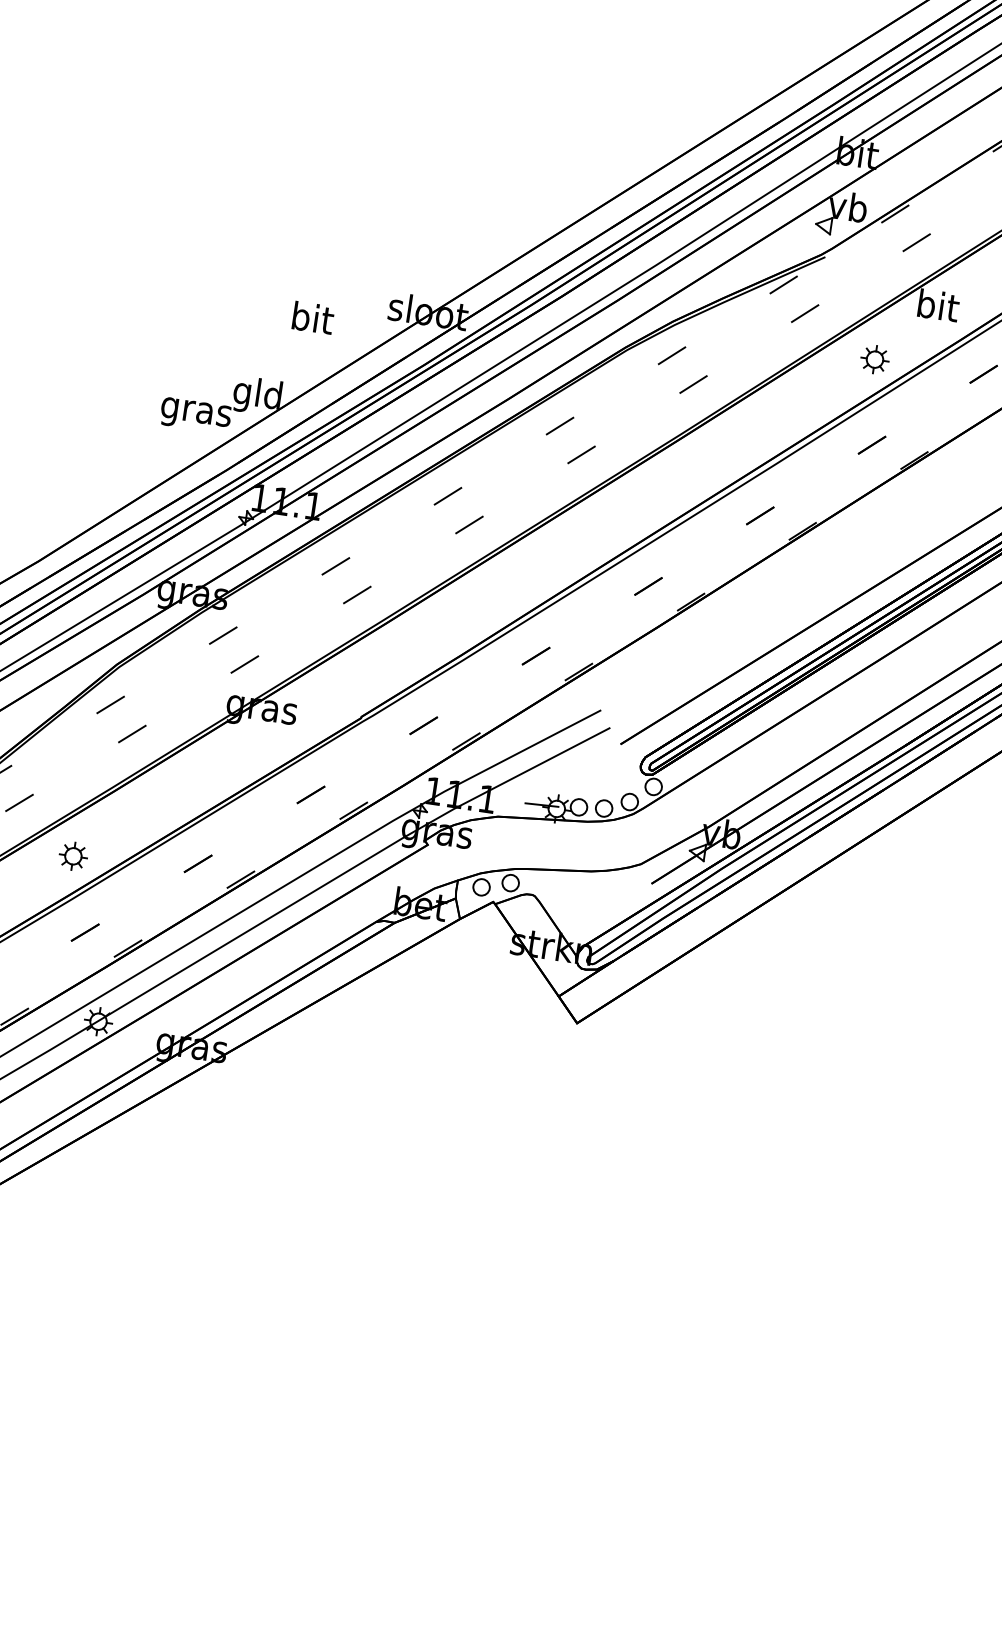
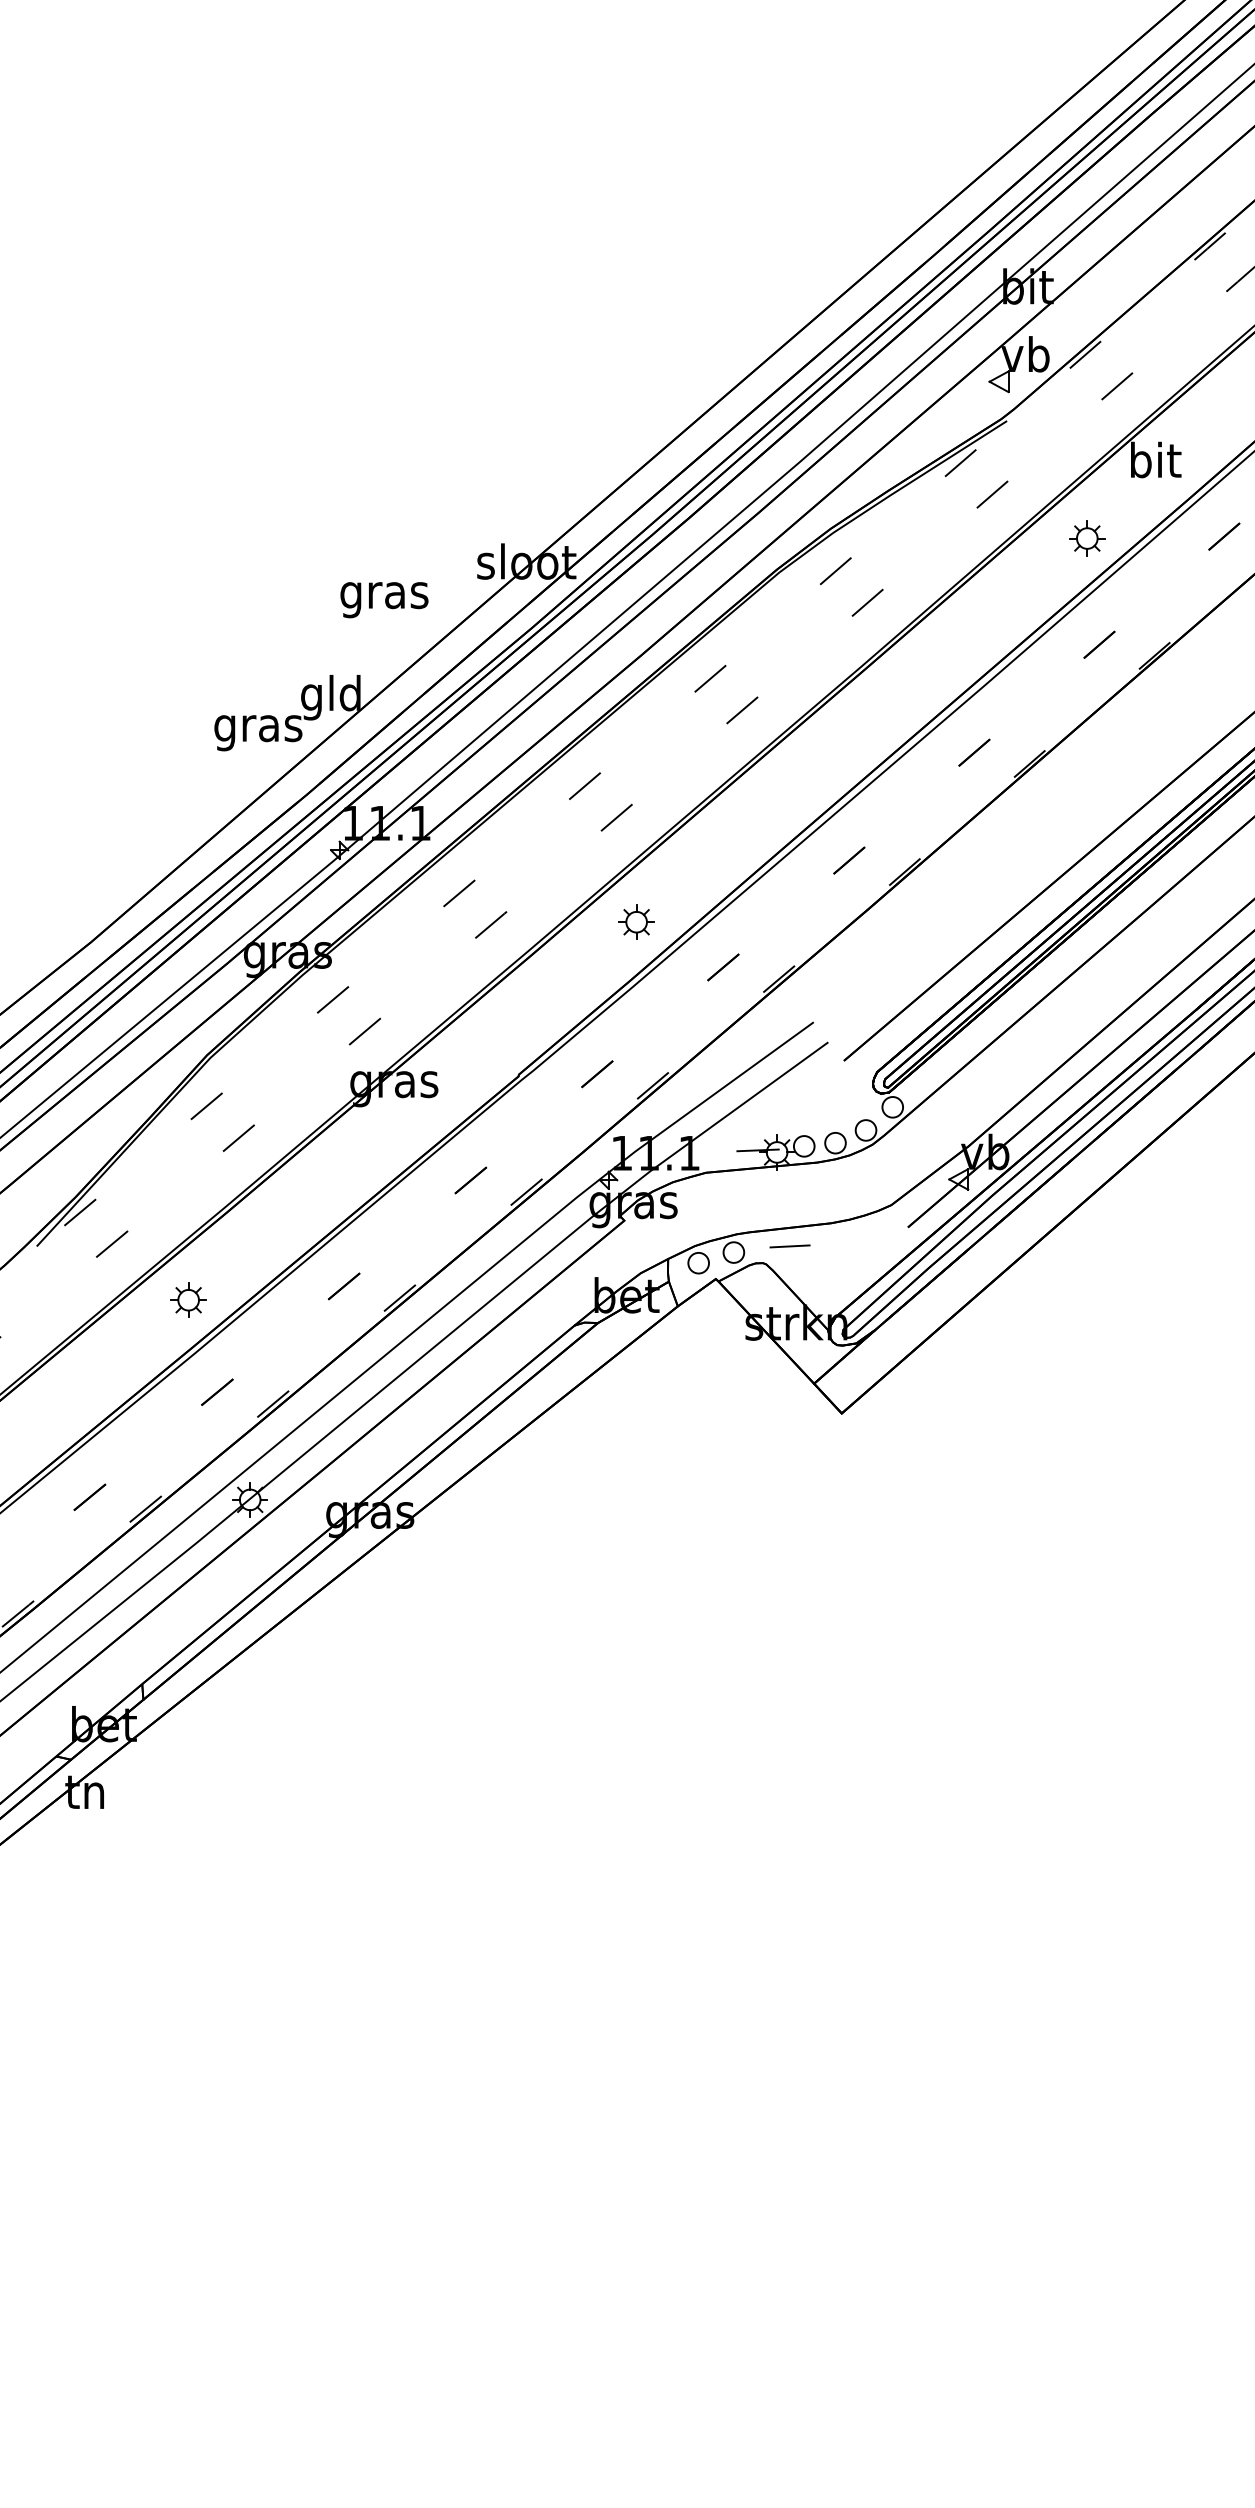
text: (311, 321) -> (384, 595), bit -> gras
part: (472, 609) -> (636, 921), added
line: (555, 884) -> (789, 1246), added

